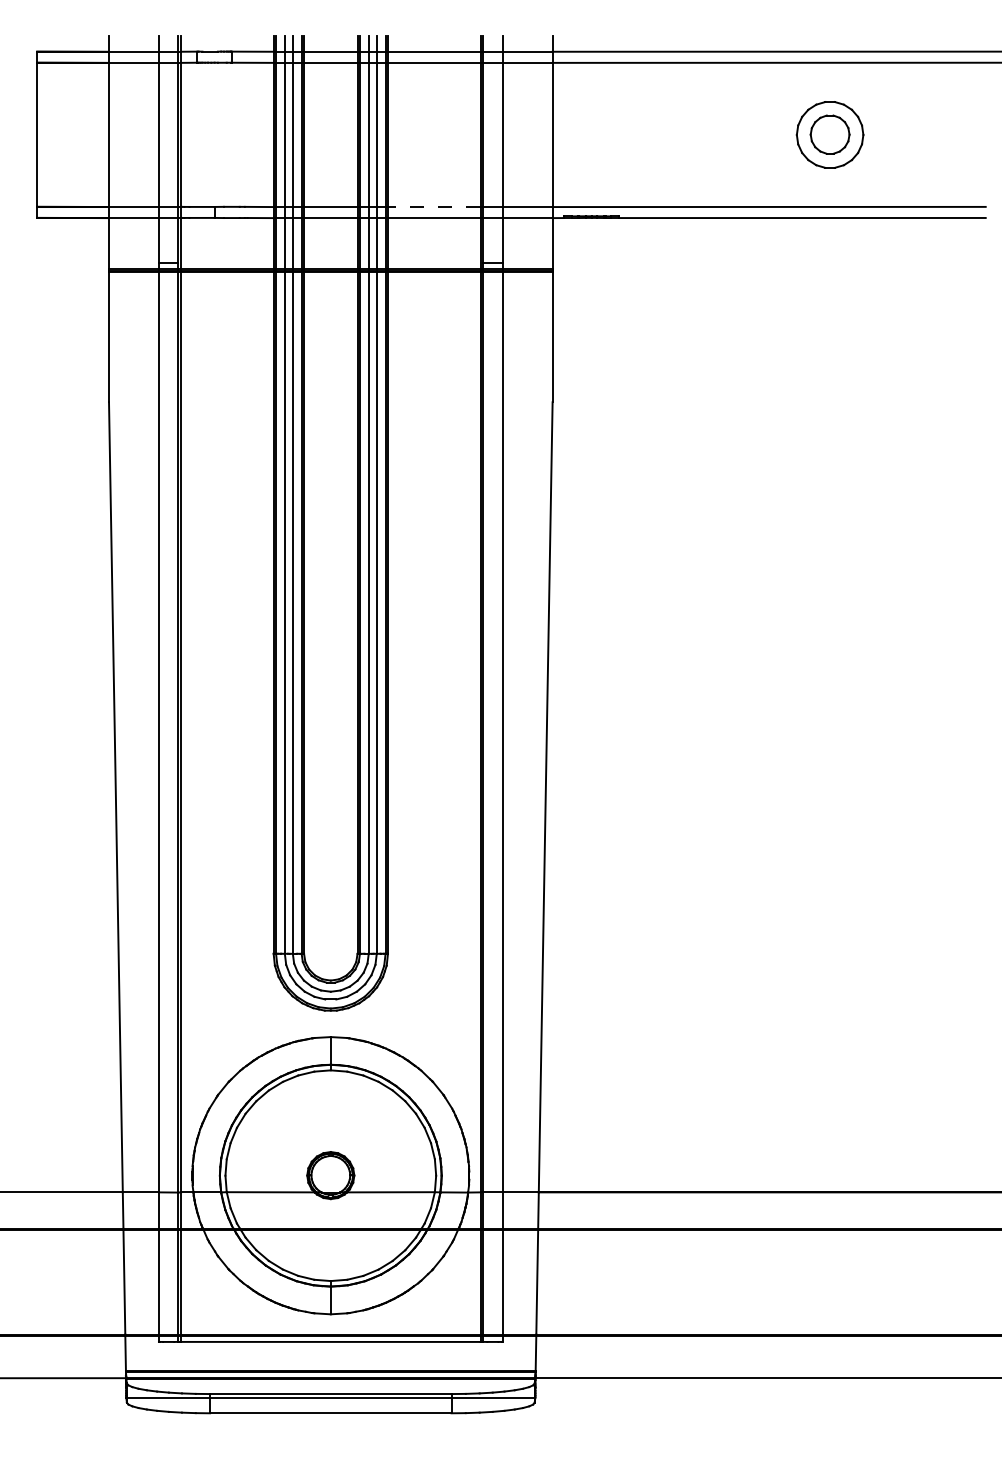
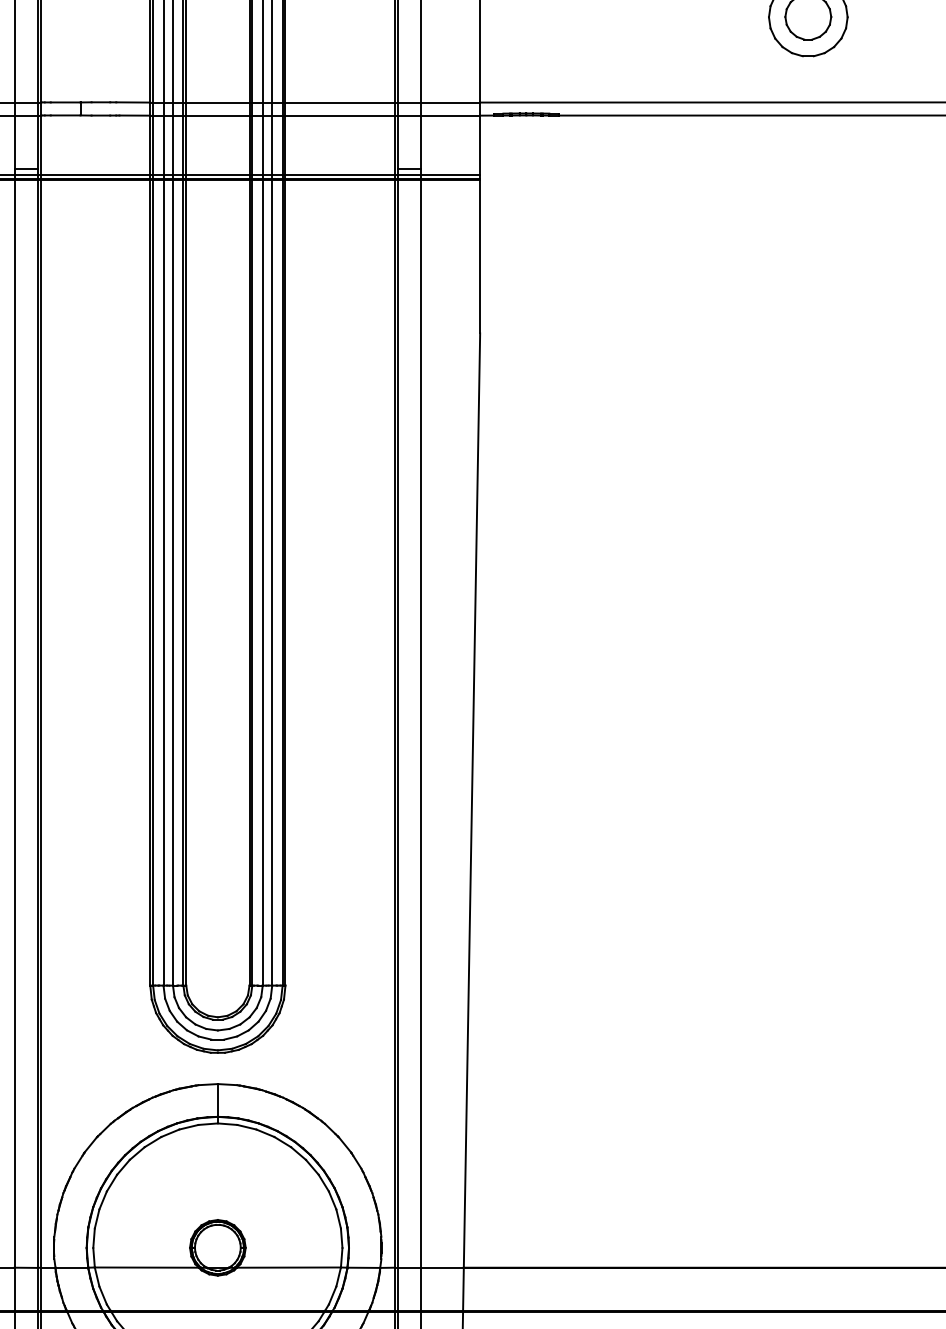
line: (433, 207) -> (339, 103), dashed -> solid

